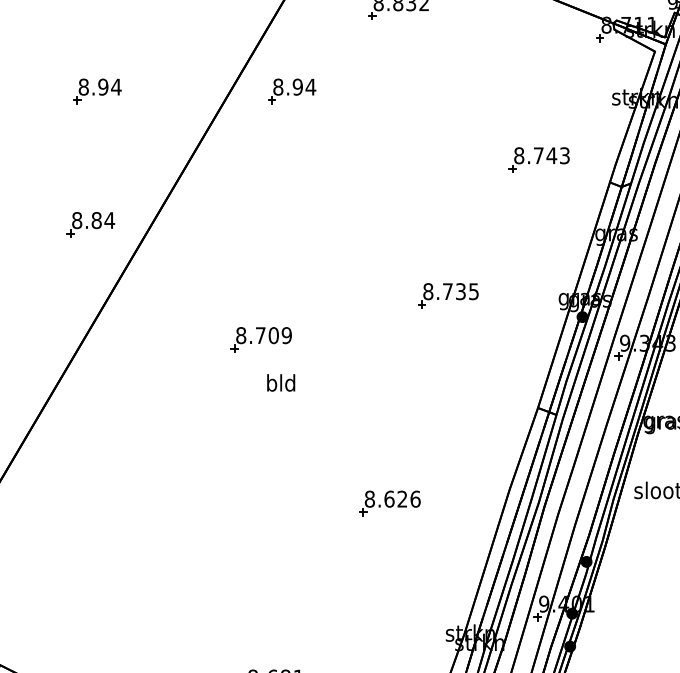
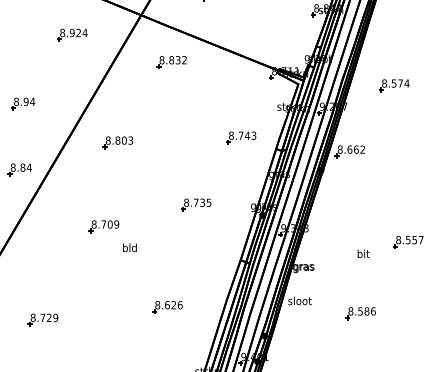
part: (292, 90) -> (119, 103), removed
part: (288, 169) -> (117, 142), added
text: (280, 382) -> (129, 247), moved
part: (136, 528) -> (42, 319), added

